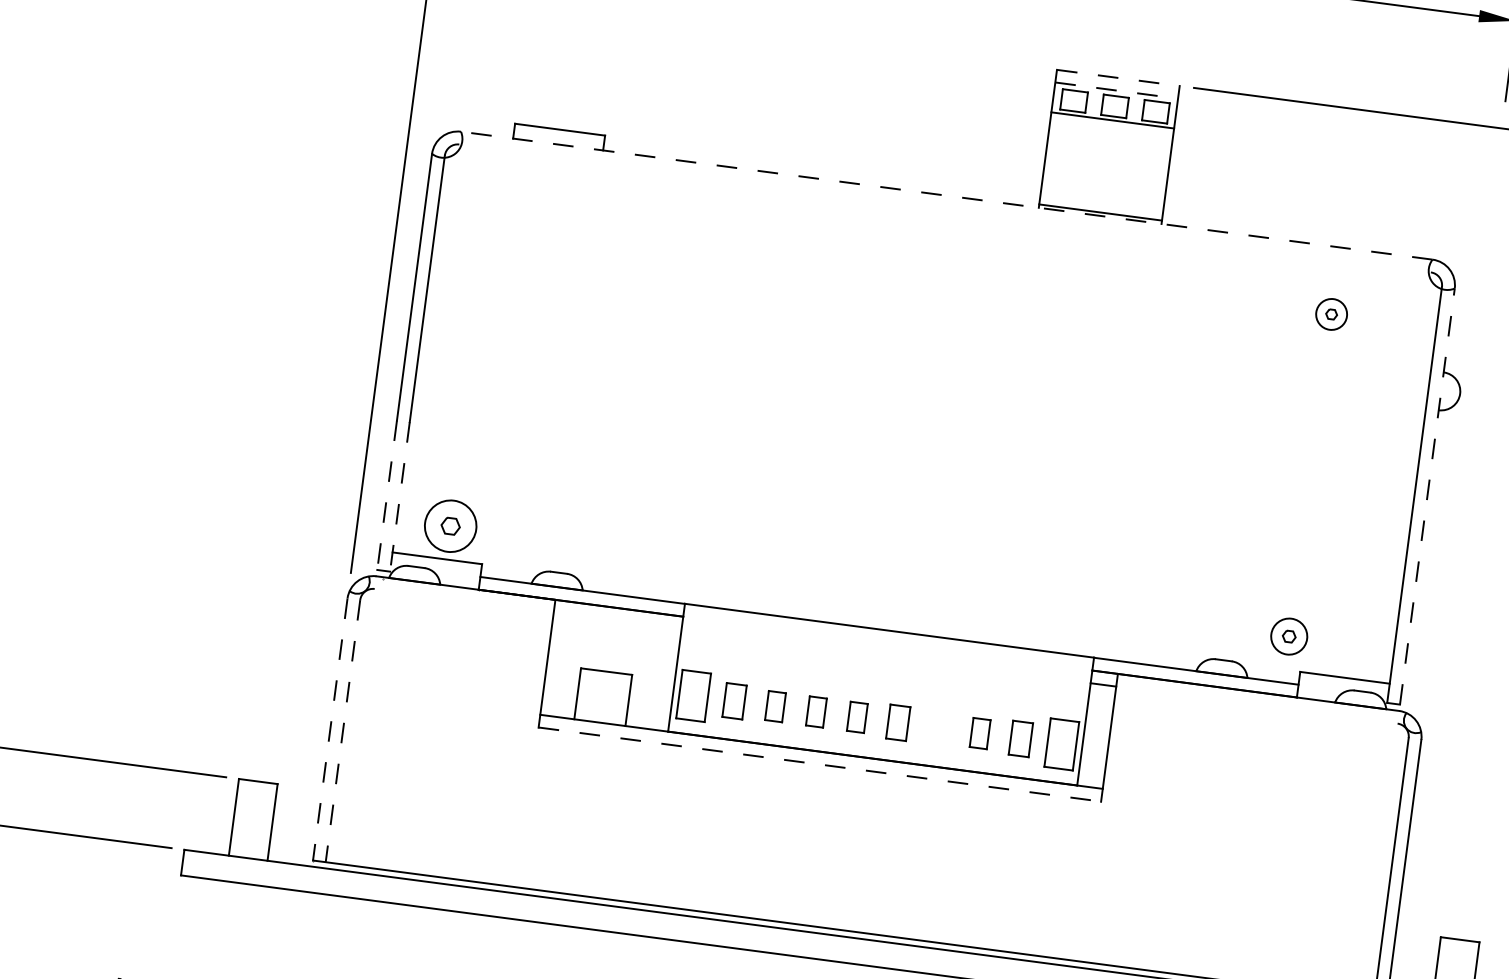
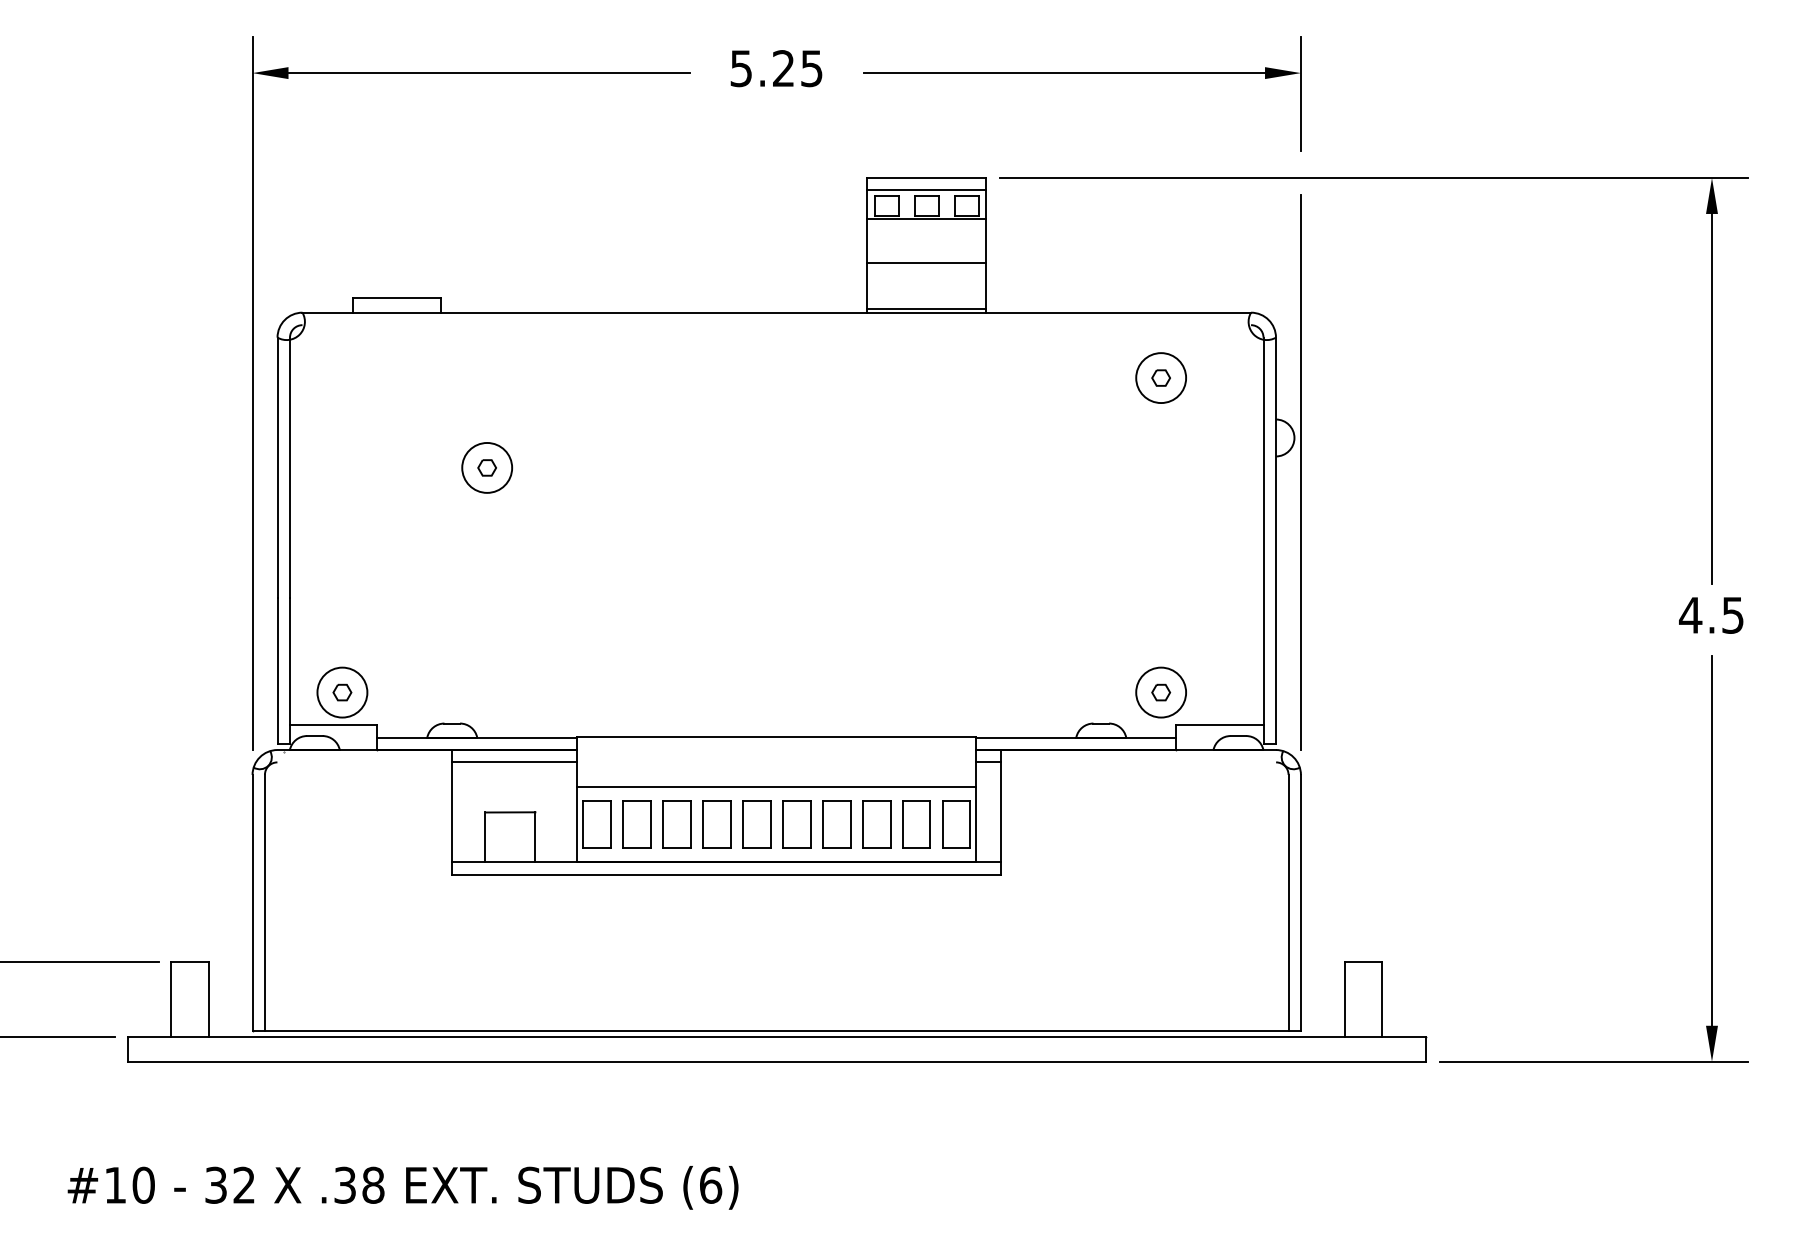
line: (1118, 78) -> (926, 178), dashed -> solid
line: (1116, 90) -> (926, 190), dashed -> solid
line: (1106, 164) -> (926, 262), added
line: (946, 195) -> (776, 312), dashed -> solid
part: (1331, 313) -> (1160, 377), size x1.67
part: (628, 315) -> (486, 467), added
line: (1461, 430) -> (1300, 472), added
line: (387, 494) -> (277, 670), dashed -> solid
line: (400, 496) -> (290, 670), dashed -> solid
line: (1427, 496) -> (1276, 540), dashed -> solid
line: (617, 621) -> (514, 762), added
part: (1288, 636) -> (1160, 692), size x1.43
line: (882, 681) -> (776, 787), added
part: (734, 701) -> (636, 824), size x1.43
part: (775, 706) -> (676, 824), size x1.67
part: (816, 711) -> (716, 824), size x1.67
part: (857, 717) -> (756, 824), size x1.67
part: (897, 722) -> (796, 824), size x1.43
part: (938, 727) -> (836, 824), added
line: (330, 729) -> (252, 902), dashed -> solid
line: (342, 730) -> (264, 902), dashed -> solid
part: (979, 733) -> (876, 824), size x1.67
part: (1020, 738) -> (916, 824), size x1.43
line: (819, 764) -> (726, 874), dashed -> solid

